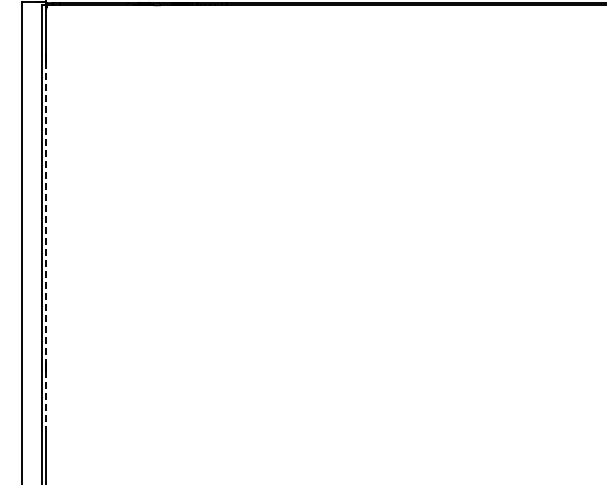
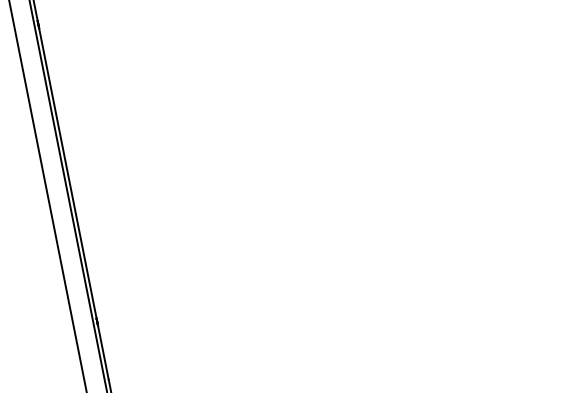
line: (46, 212) -> (67, 173), dashed -> solid
line: (46, 399) -> (103, 353), dashed -> solid

